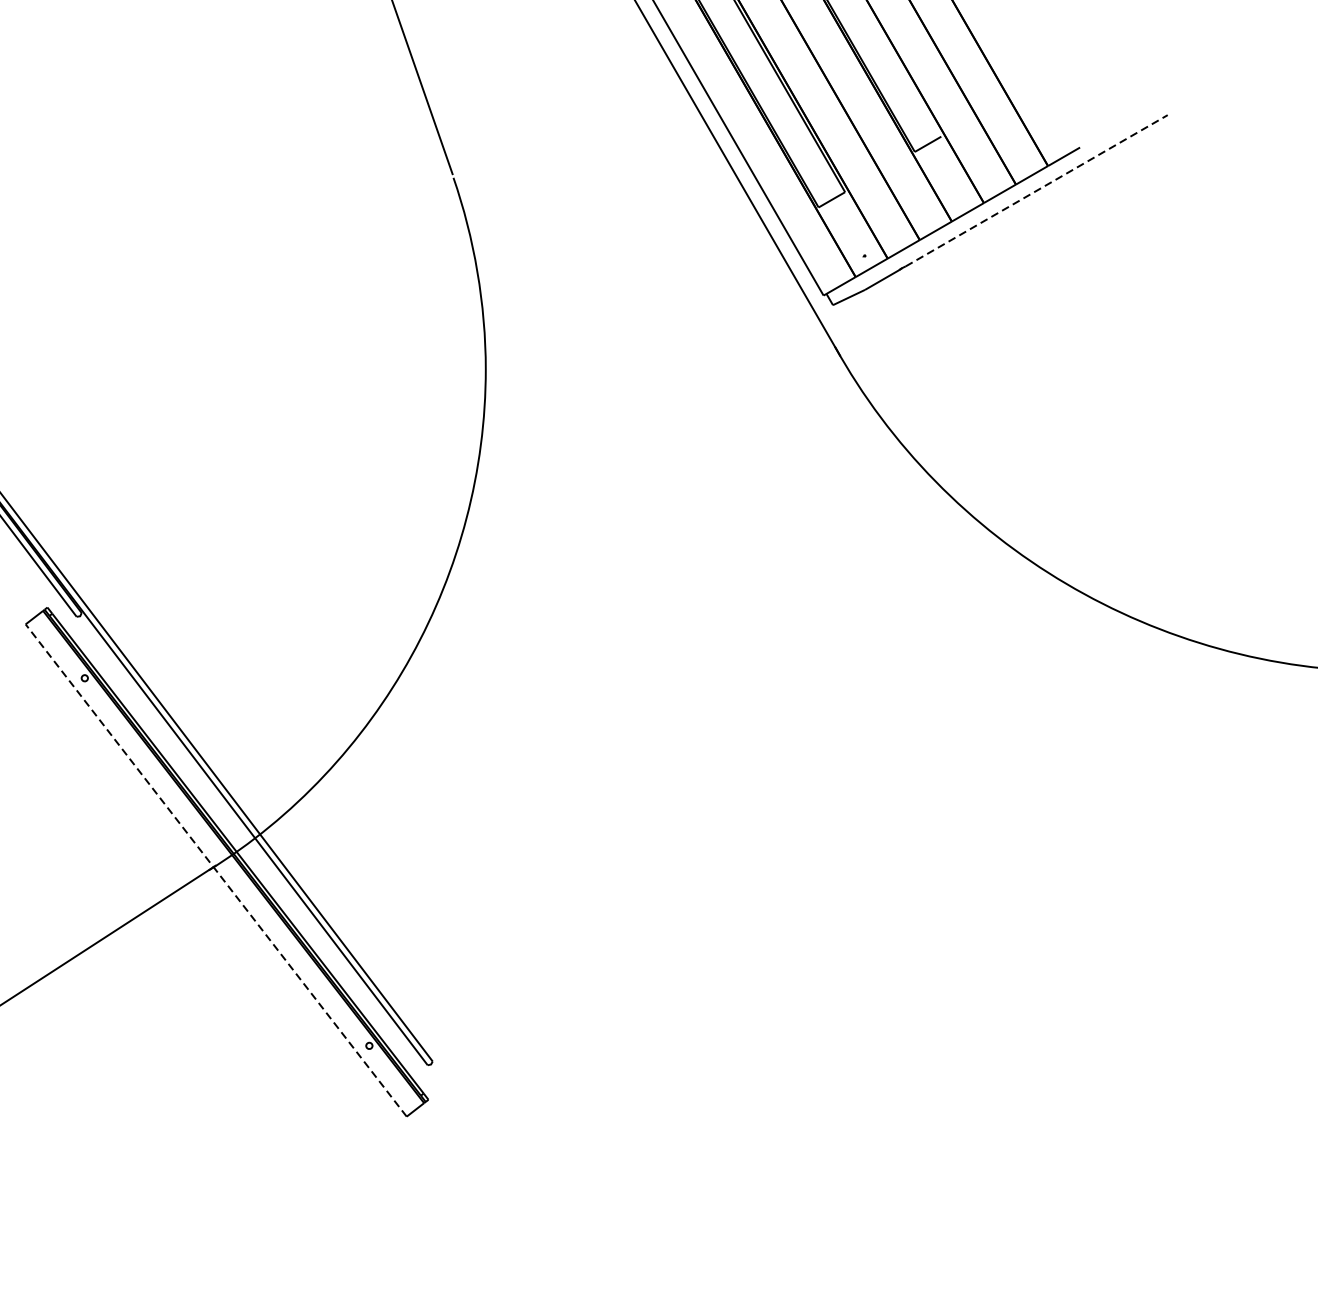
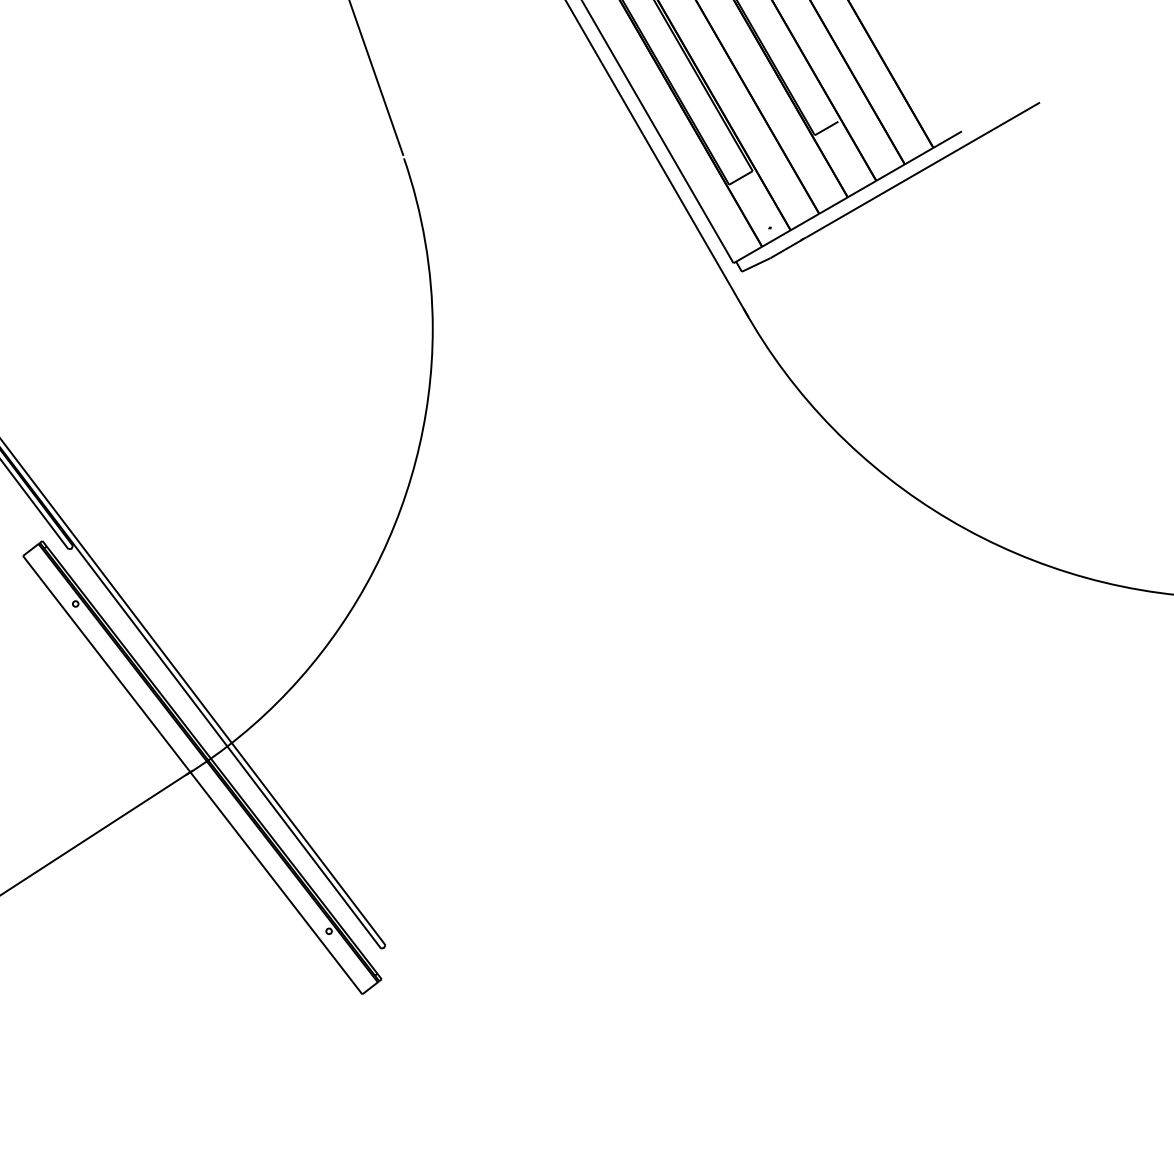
line: (1036, 190) -> (923, 169), dashed -> solid
line: (215, 869) -> (192, 774), dashed -> solid

